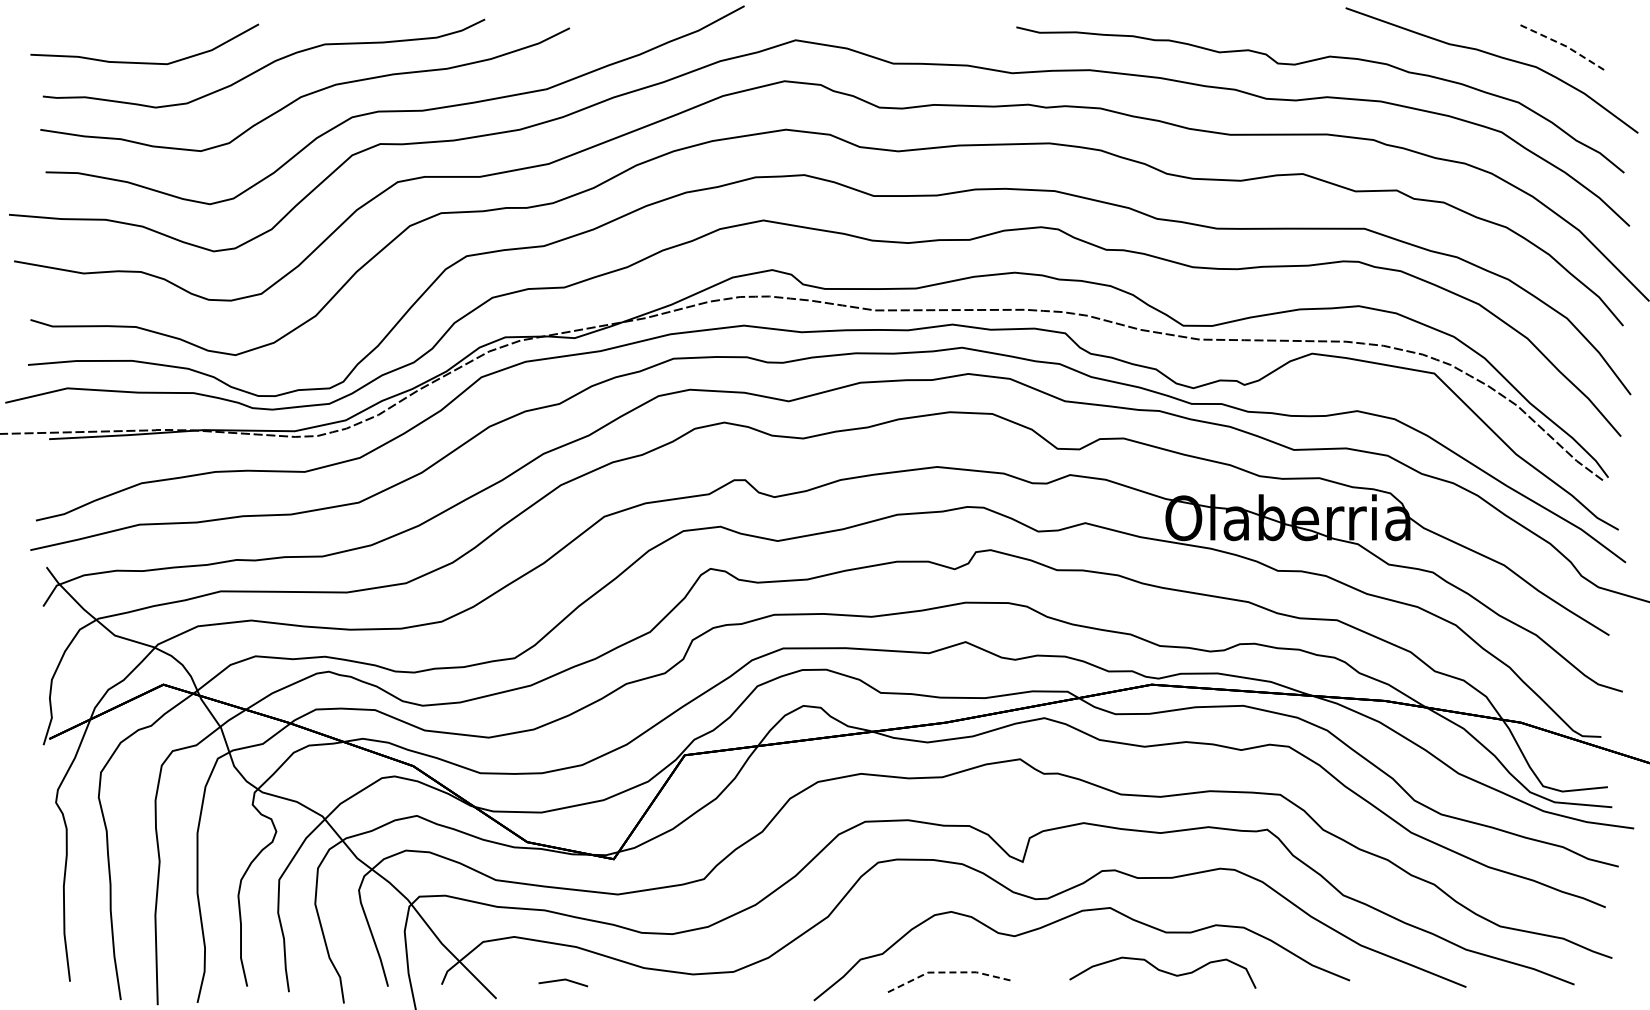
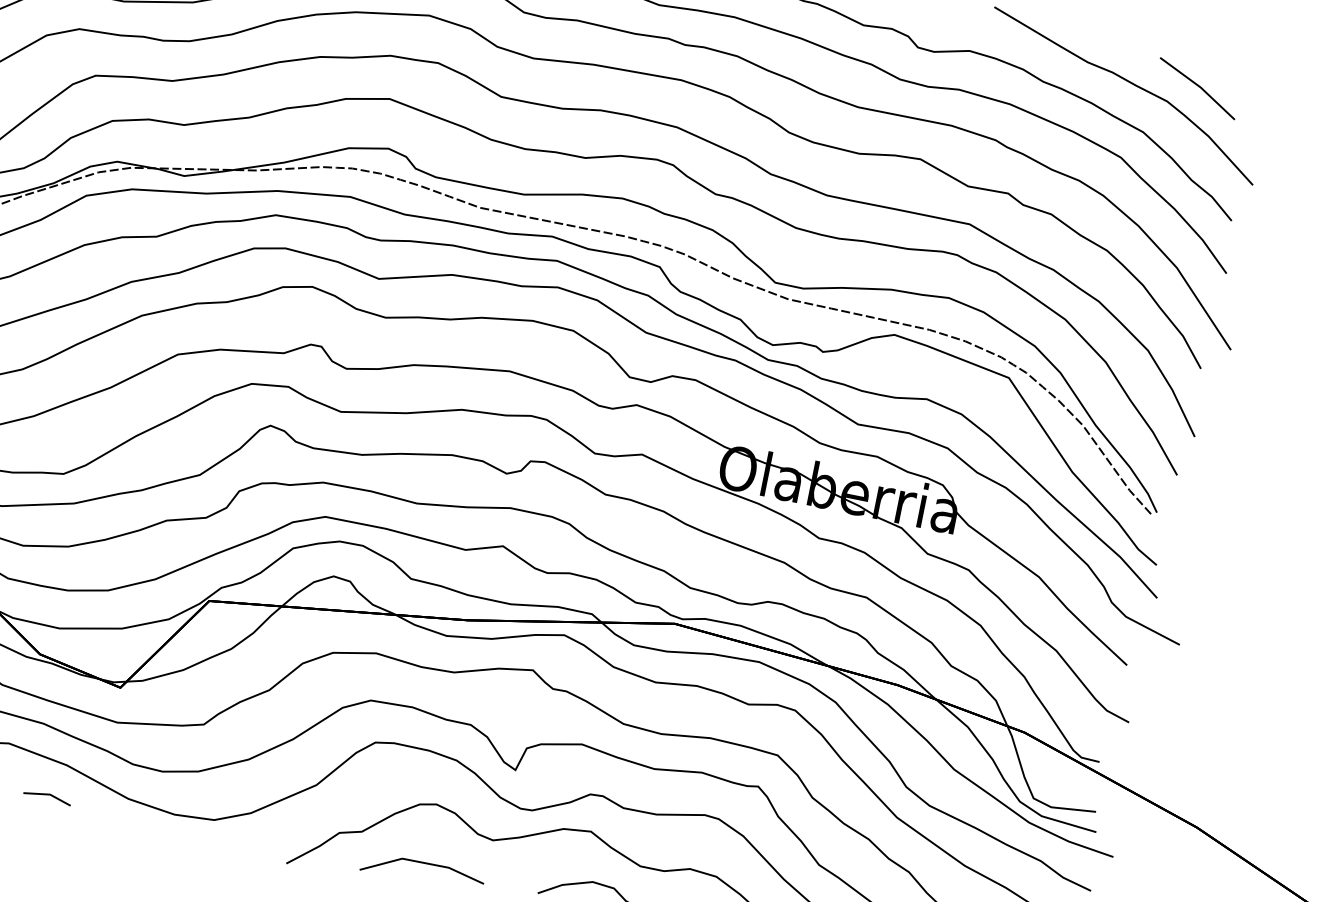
line: (1565, 46) -> (1199, 87), dashed -> solid
line: (949, 972) -> (423, 862), dashed -> solid

